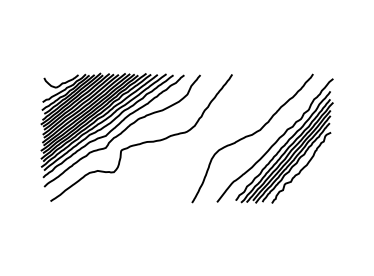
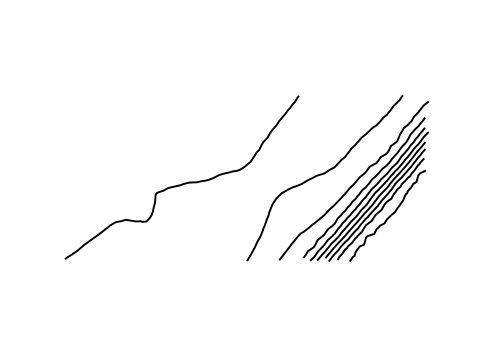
part: (120, 129) -> (154, 166), removed

